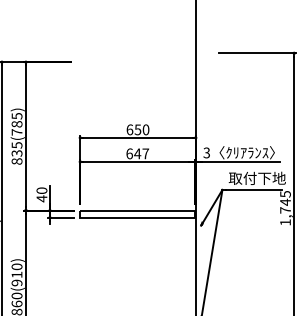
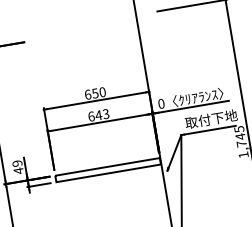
text: (206, 152) -> (161, 103), 3 -> 0
text: (145, 153) -> (105, 113), 647 -> 643
text: (41, 190) -> (17, 163), 40 -> 49

